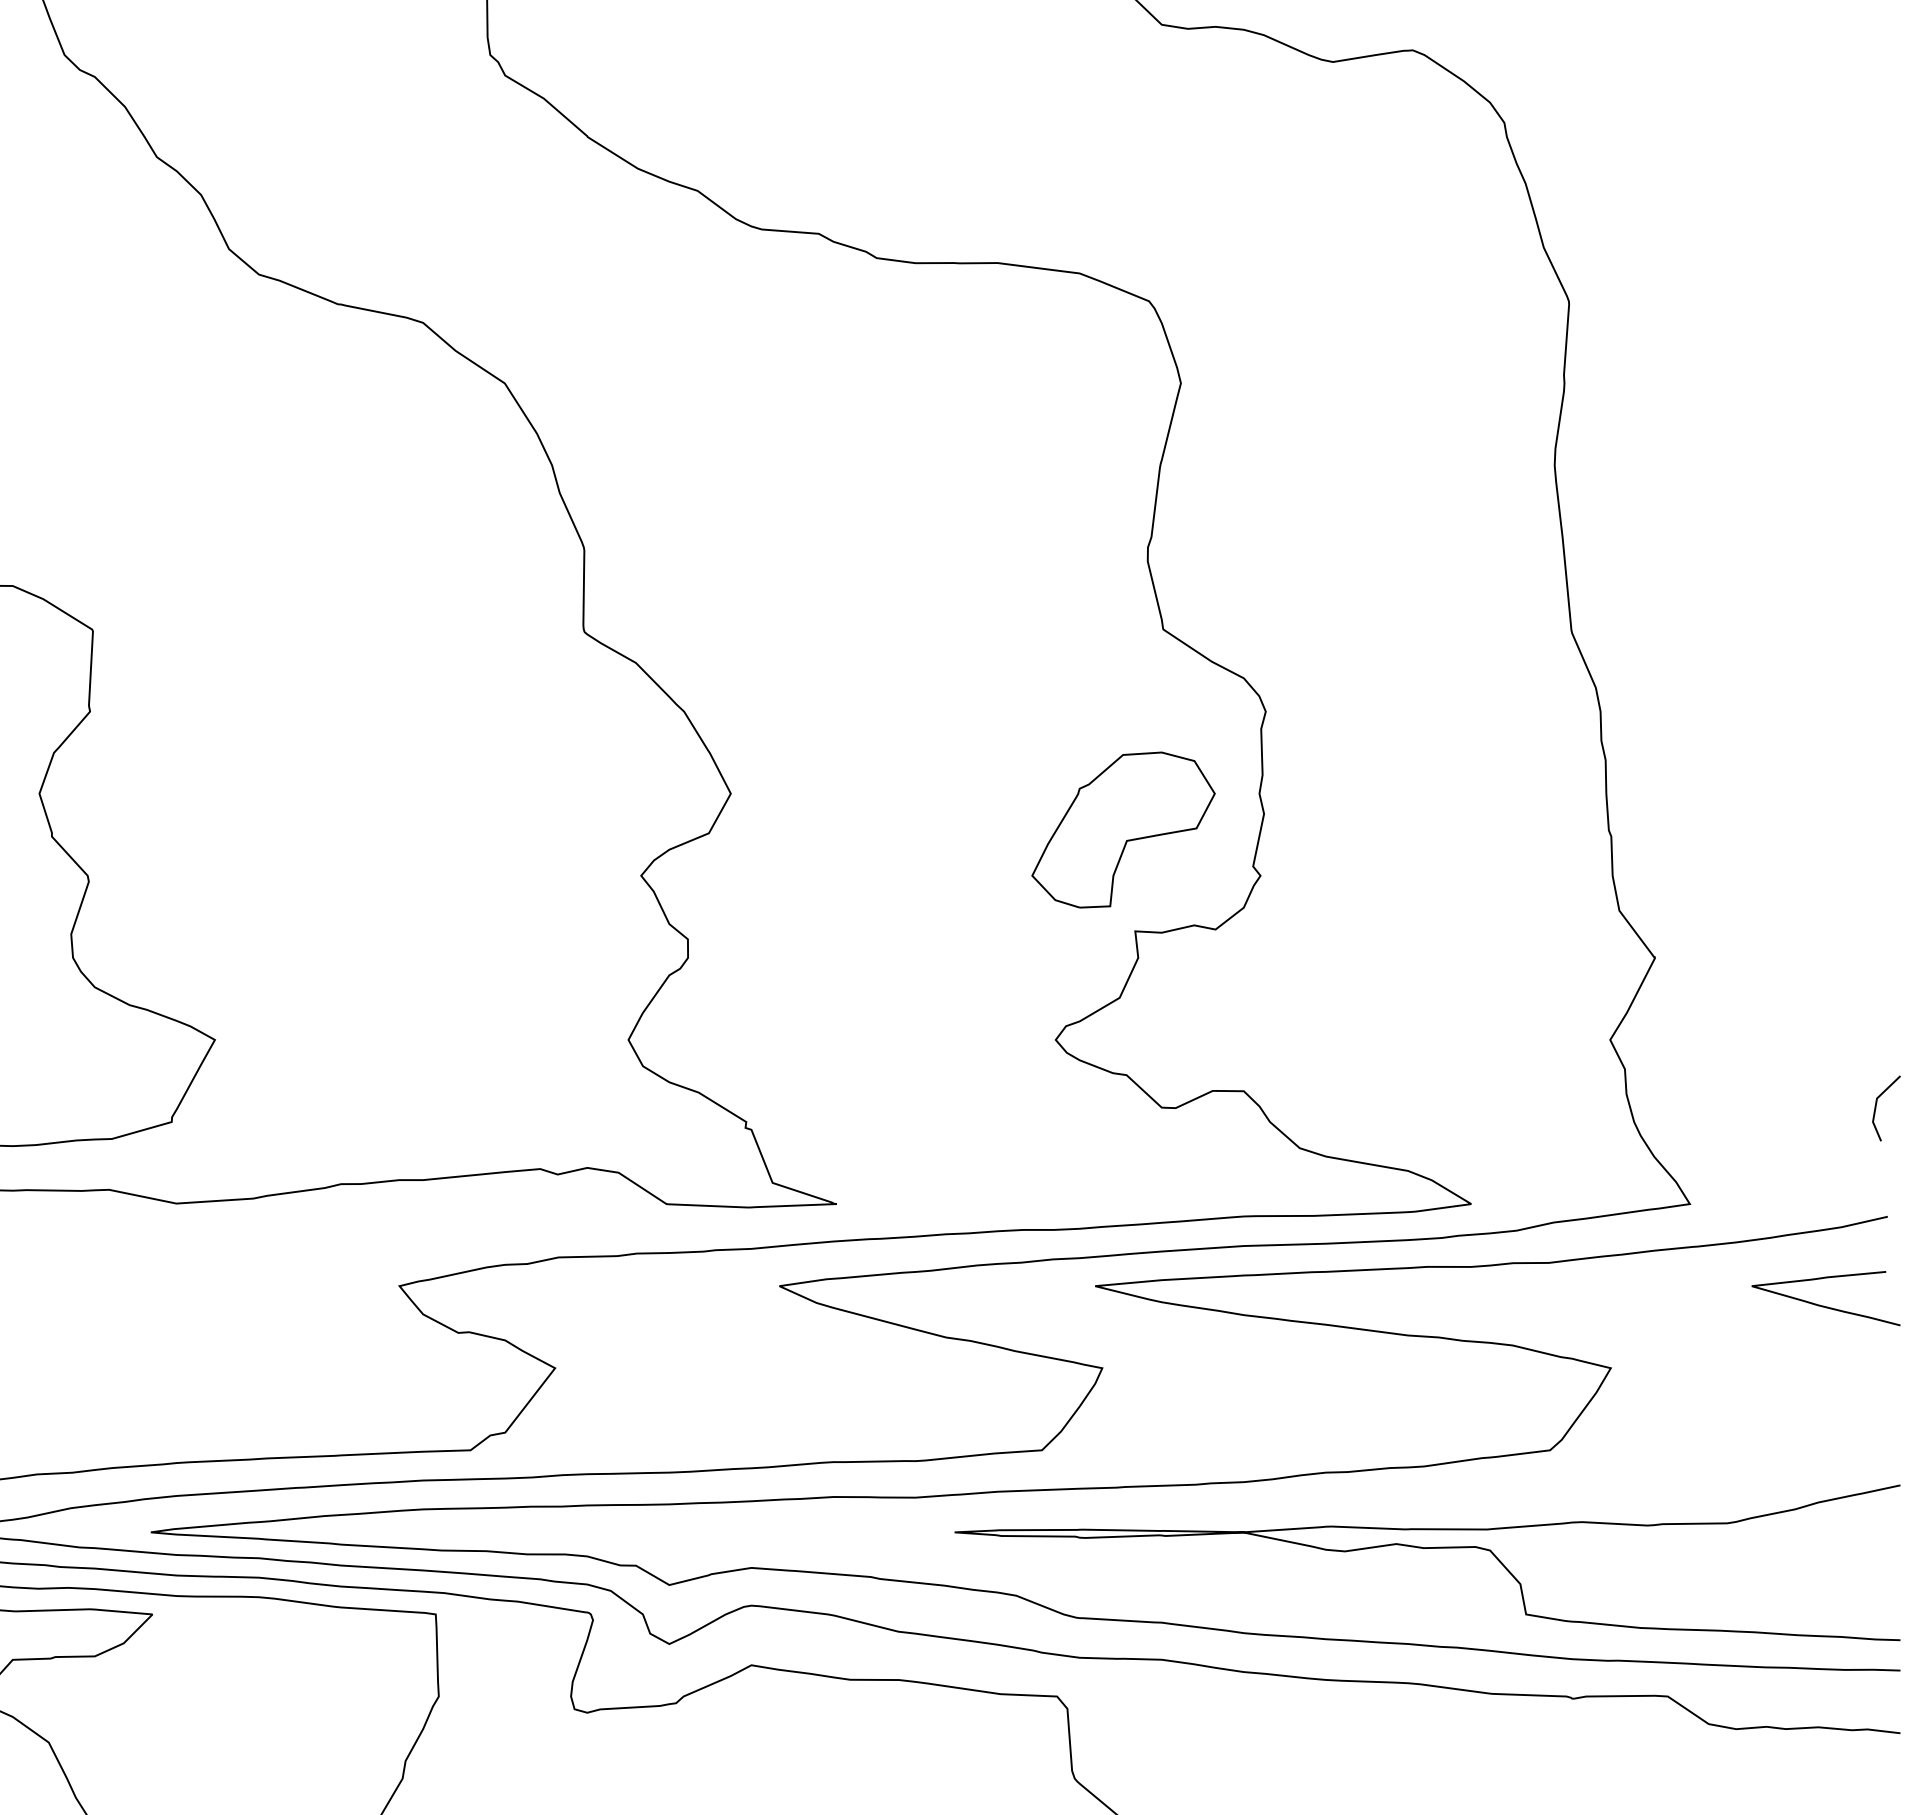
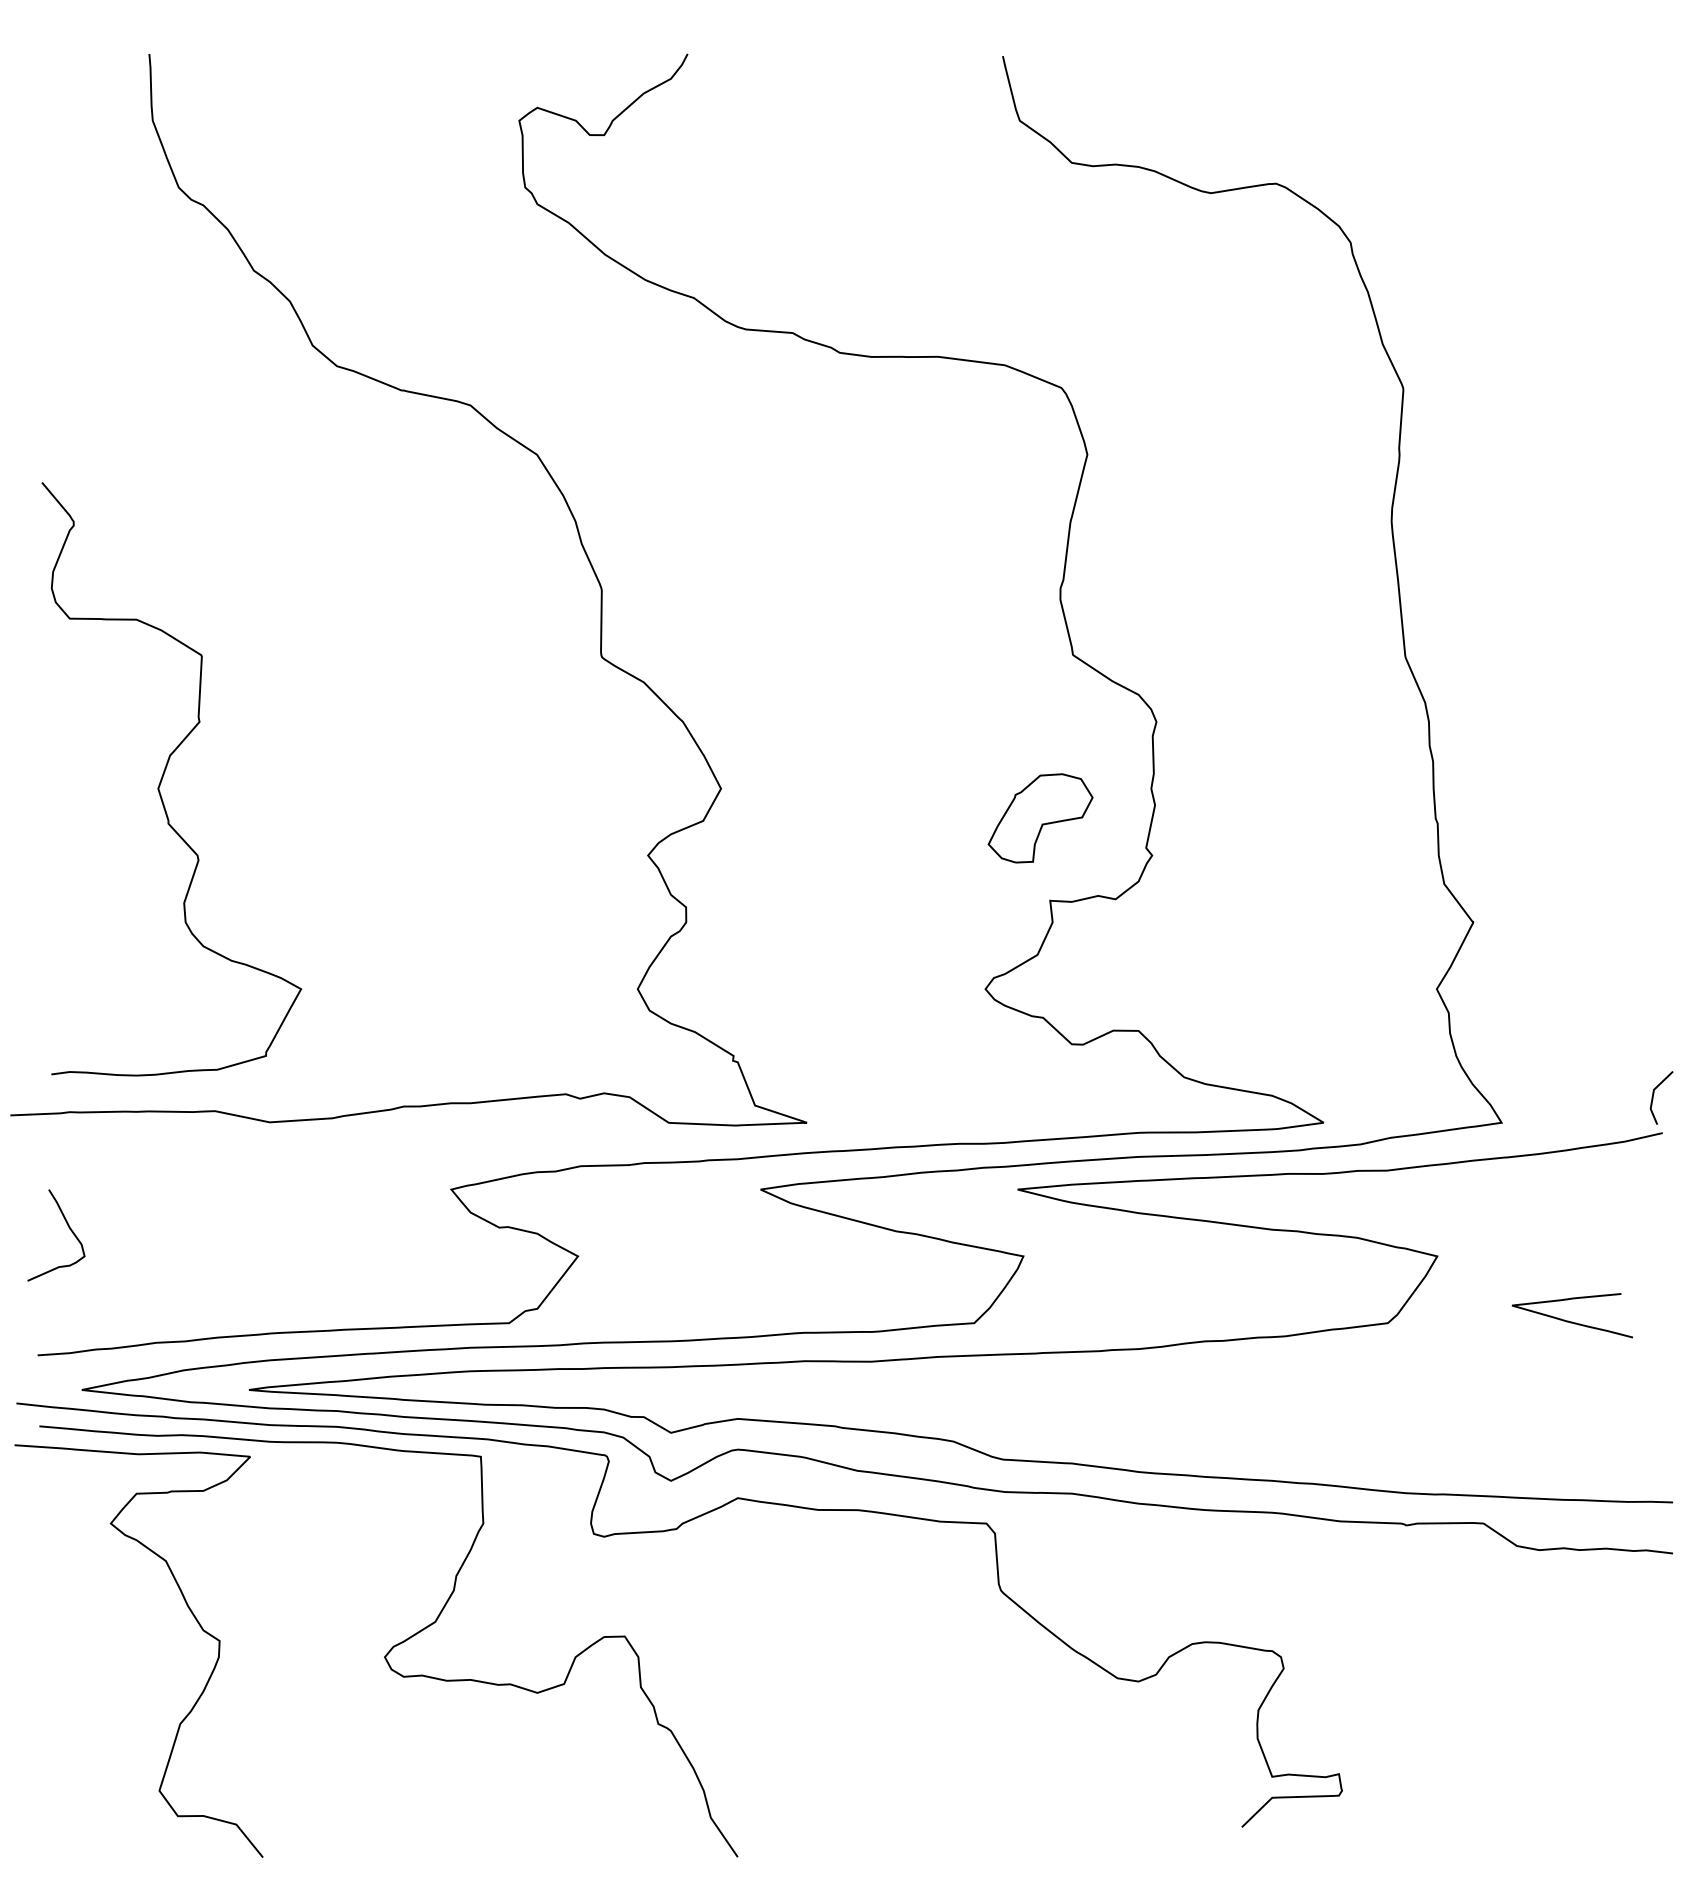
part: (1123, 830) -> (1040, 818), size x0.7
line: (1877, 1104) -> (1654, 1094), moved
curve: (1821, 1304) -> (1568, 1320), moved
curve: (1428, 1548) -> (1288, 1403), removed

